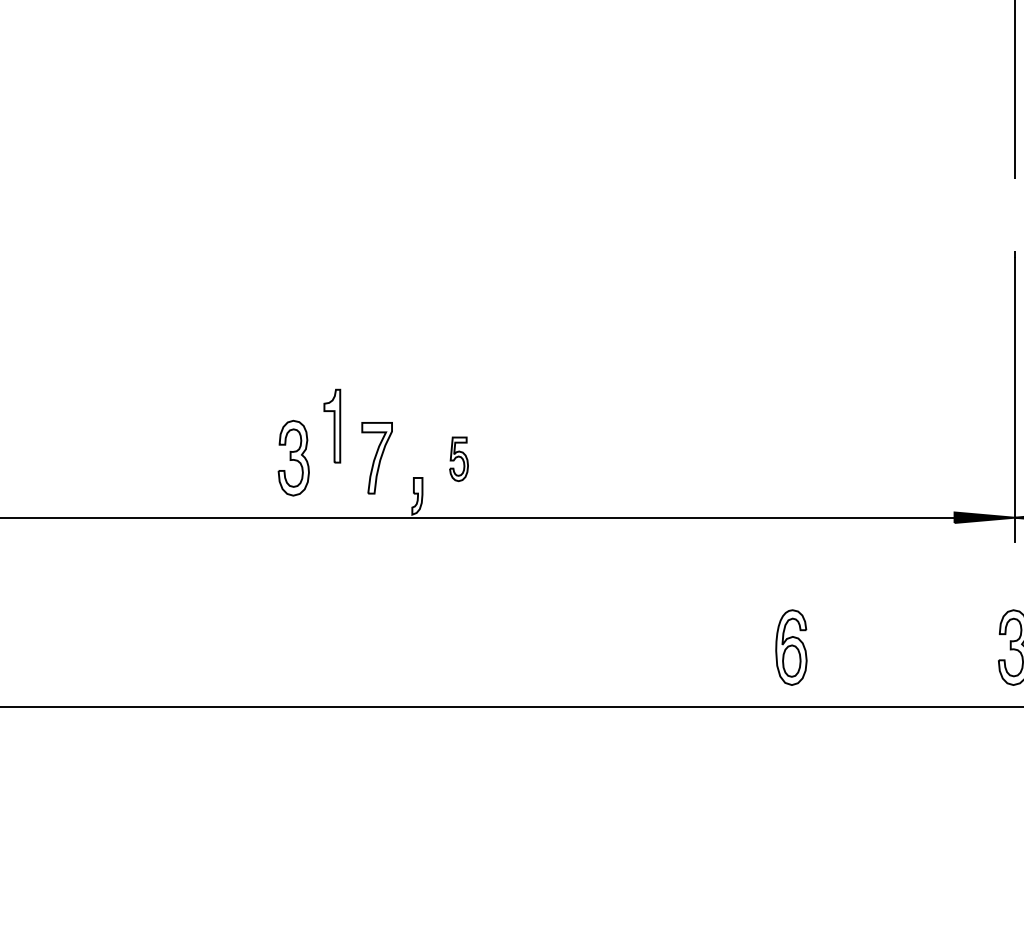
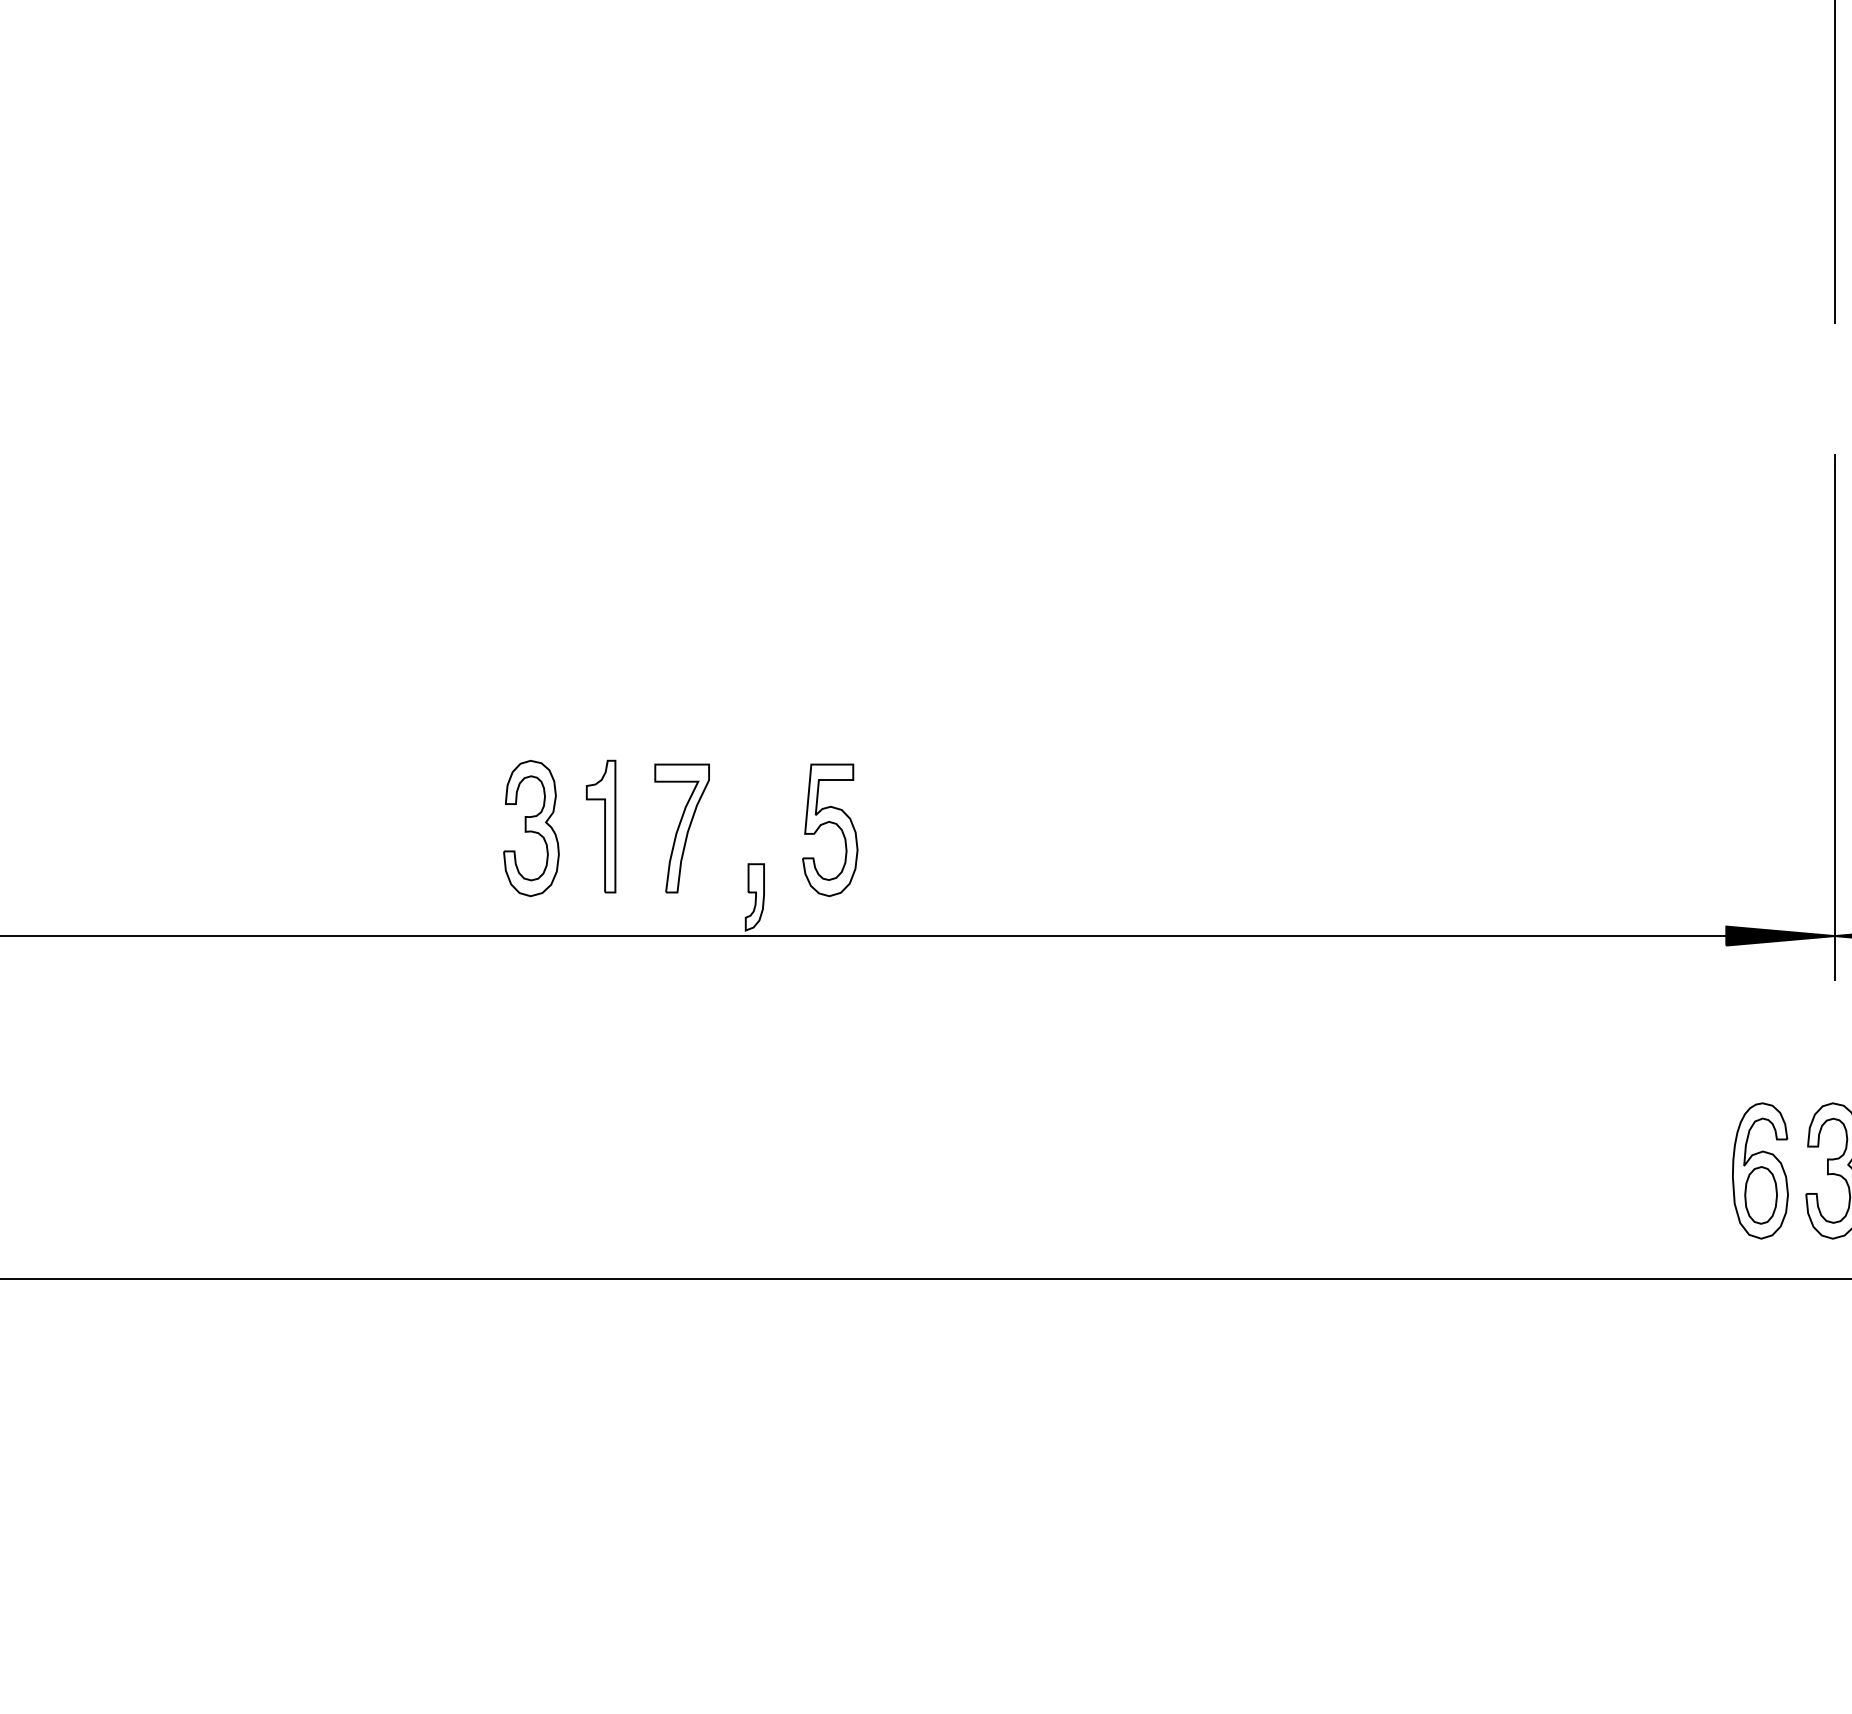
part: (332, 425) -> (601, 825), moved
part: (458, 459) -> (829, 830), size x1.67
part: (791, 647) -> (1760, 1170), moved

